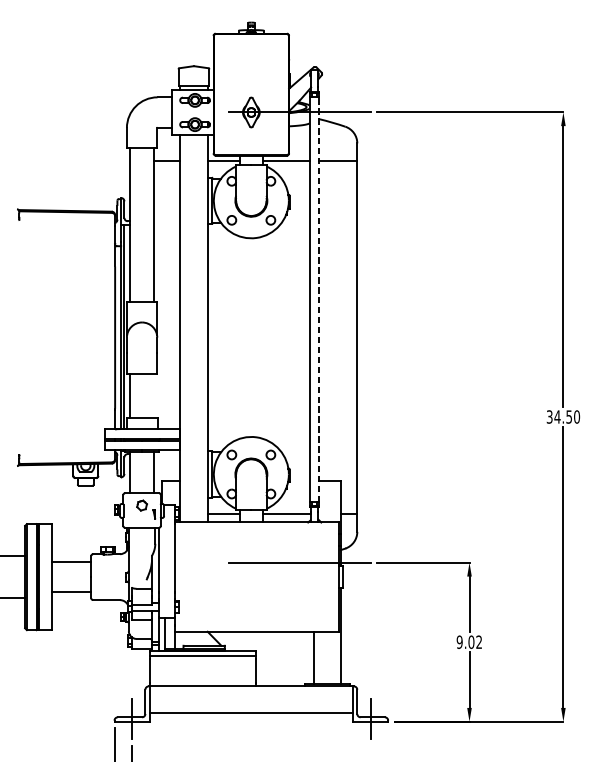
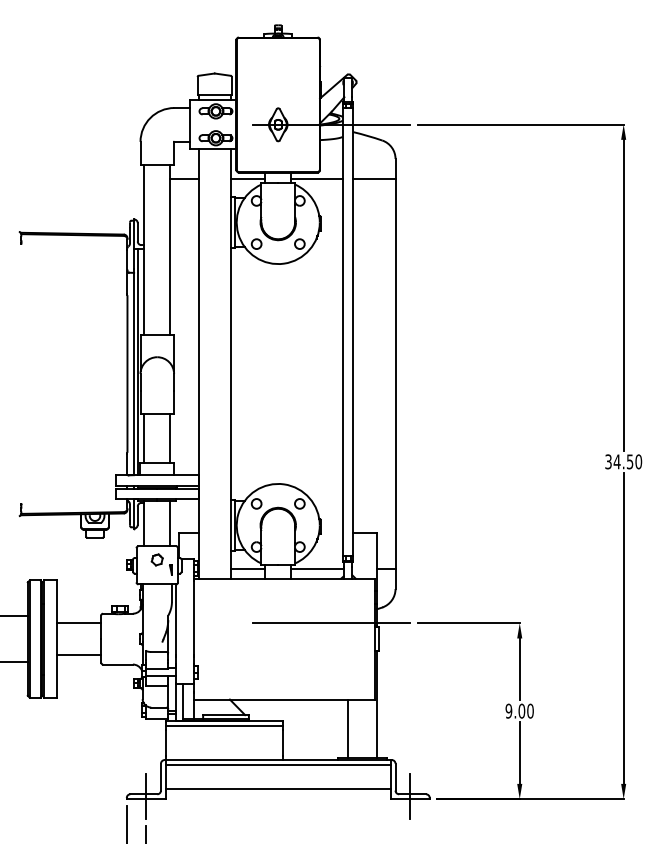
line: (319, 299) -> (353, 331), dashed -> solid
line: (154, 395) -> (170, 437), added
text: (479, 641) -> (530, 710), 9.02 -> 9.00
line: (250, 690) -> (277, 764), added

